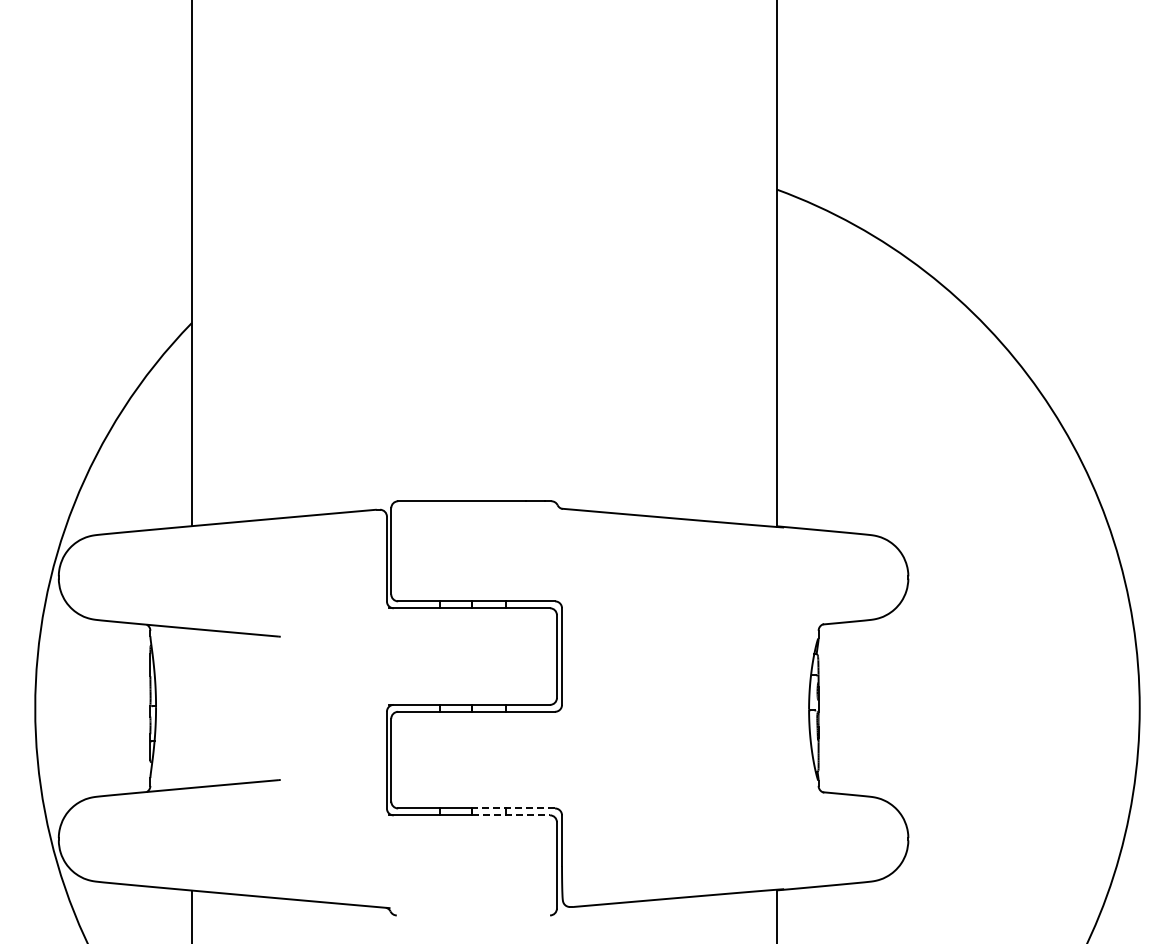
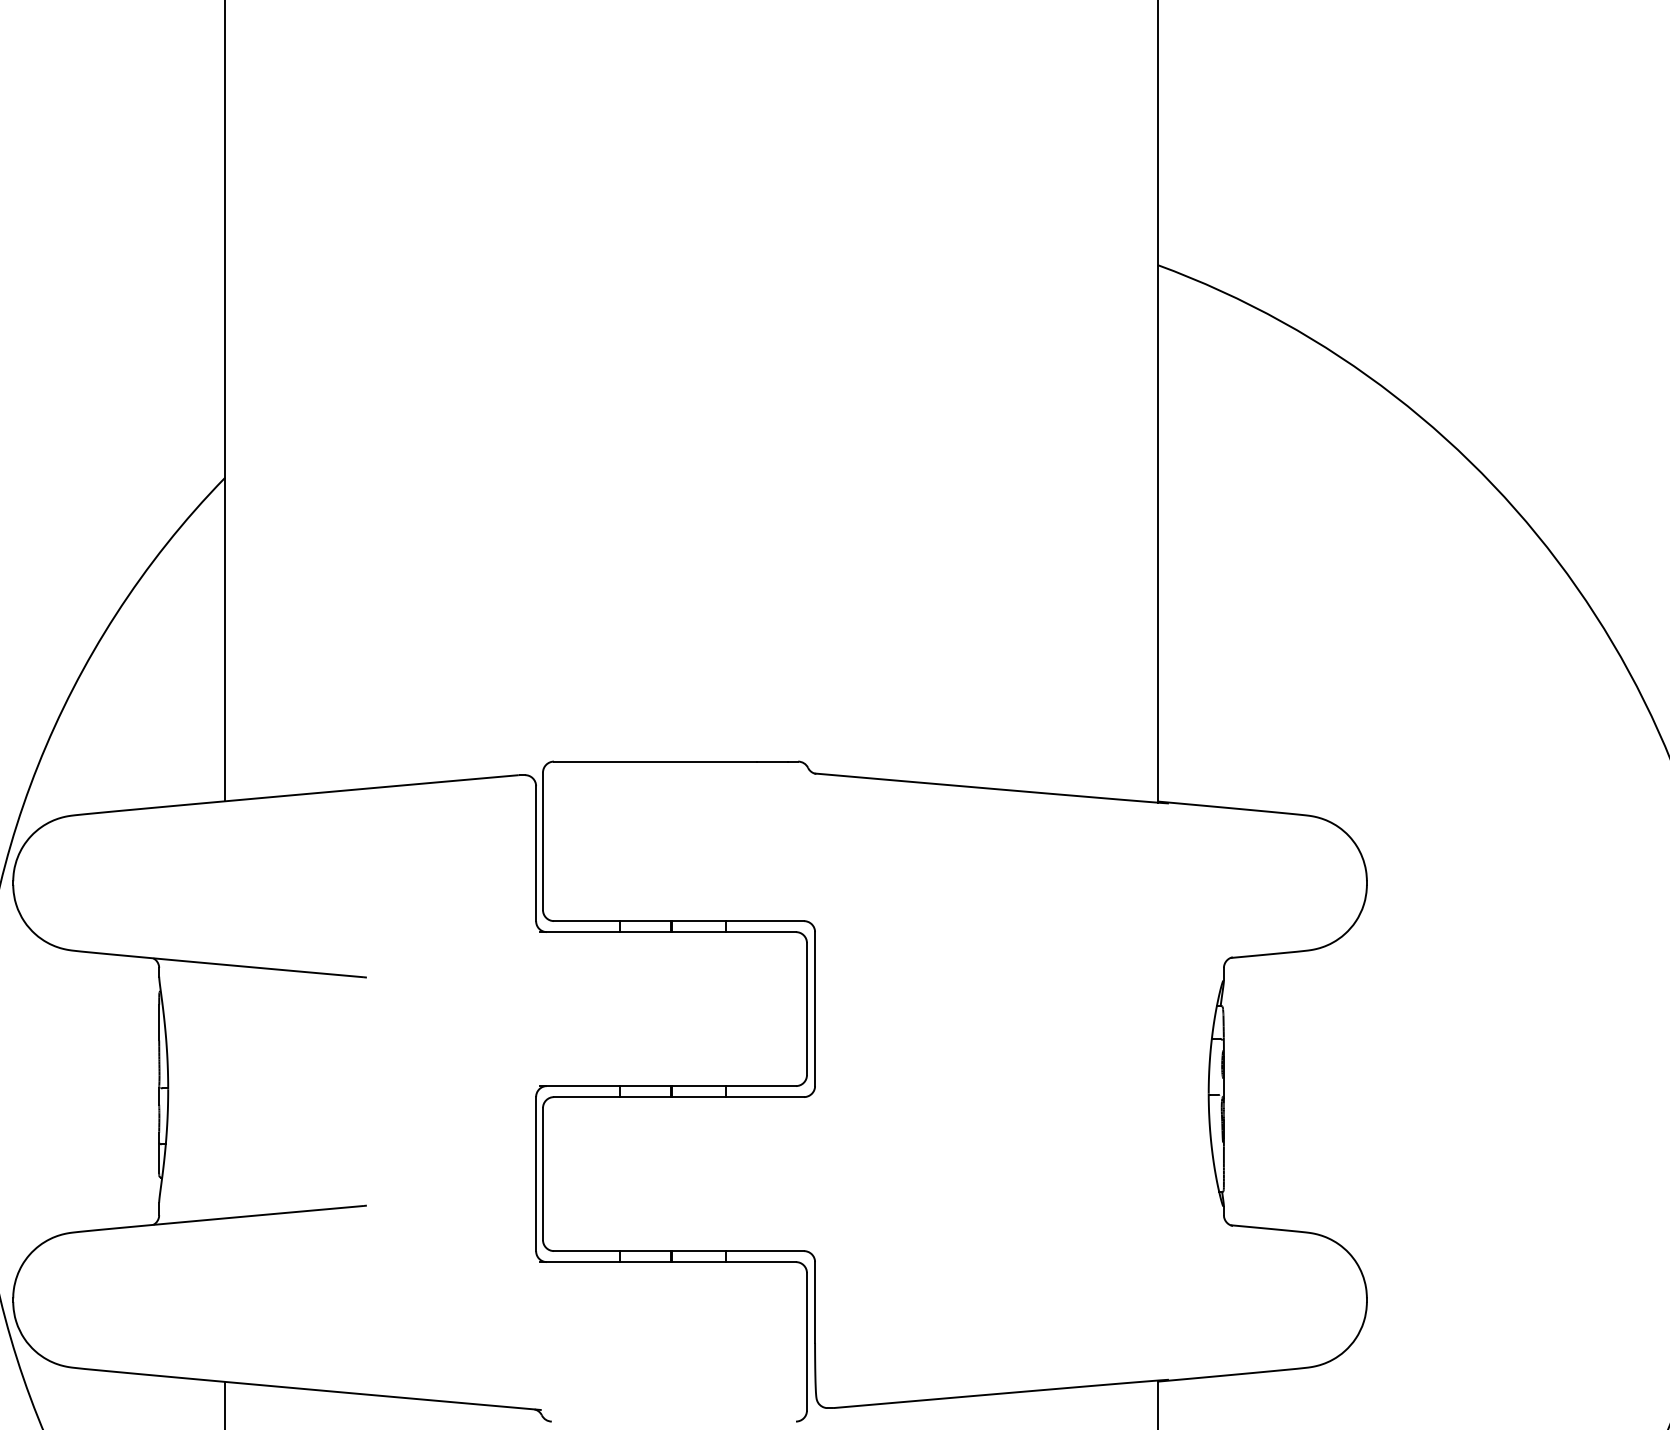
line: (513, 808) -> (737, 1251), dashed -> solid
line: (511, 815) -> (734, 1262), dashed -> solid

